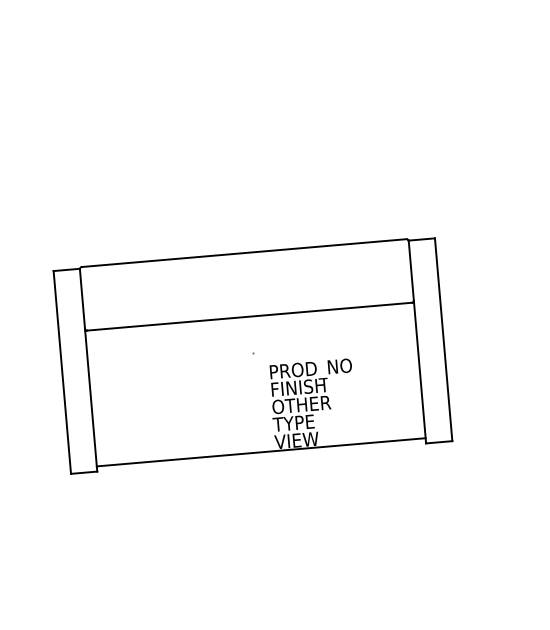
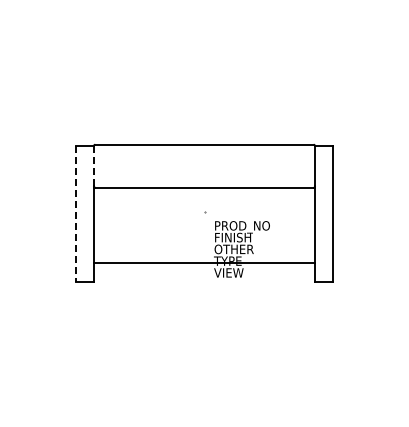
line: (81, 299) -> (93, 166), solid -> dashed
line: (62, 373) -> (76, 214), solid -> dashed
line: (261, 451) -> (204, 262), moved

